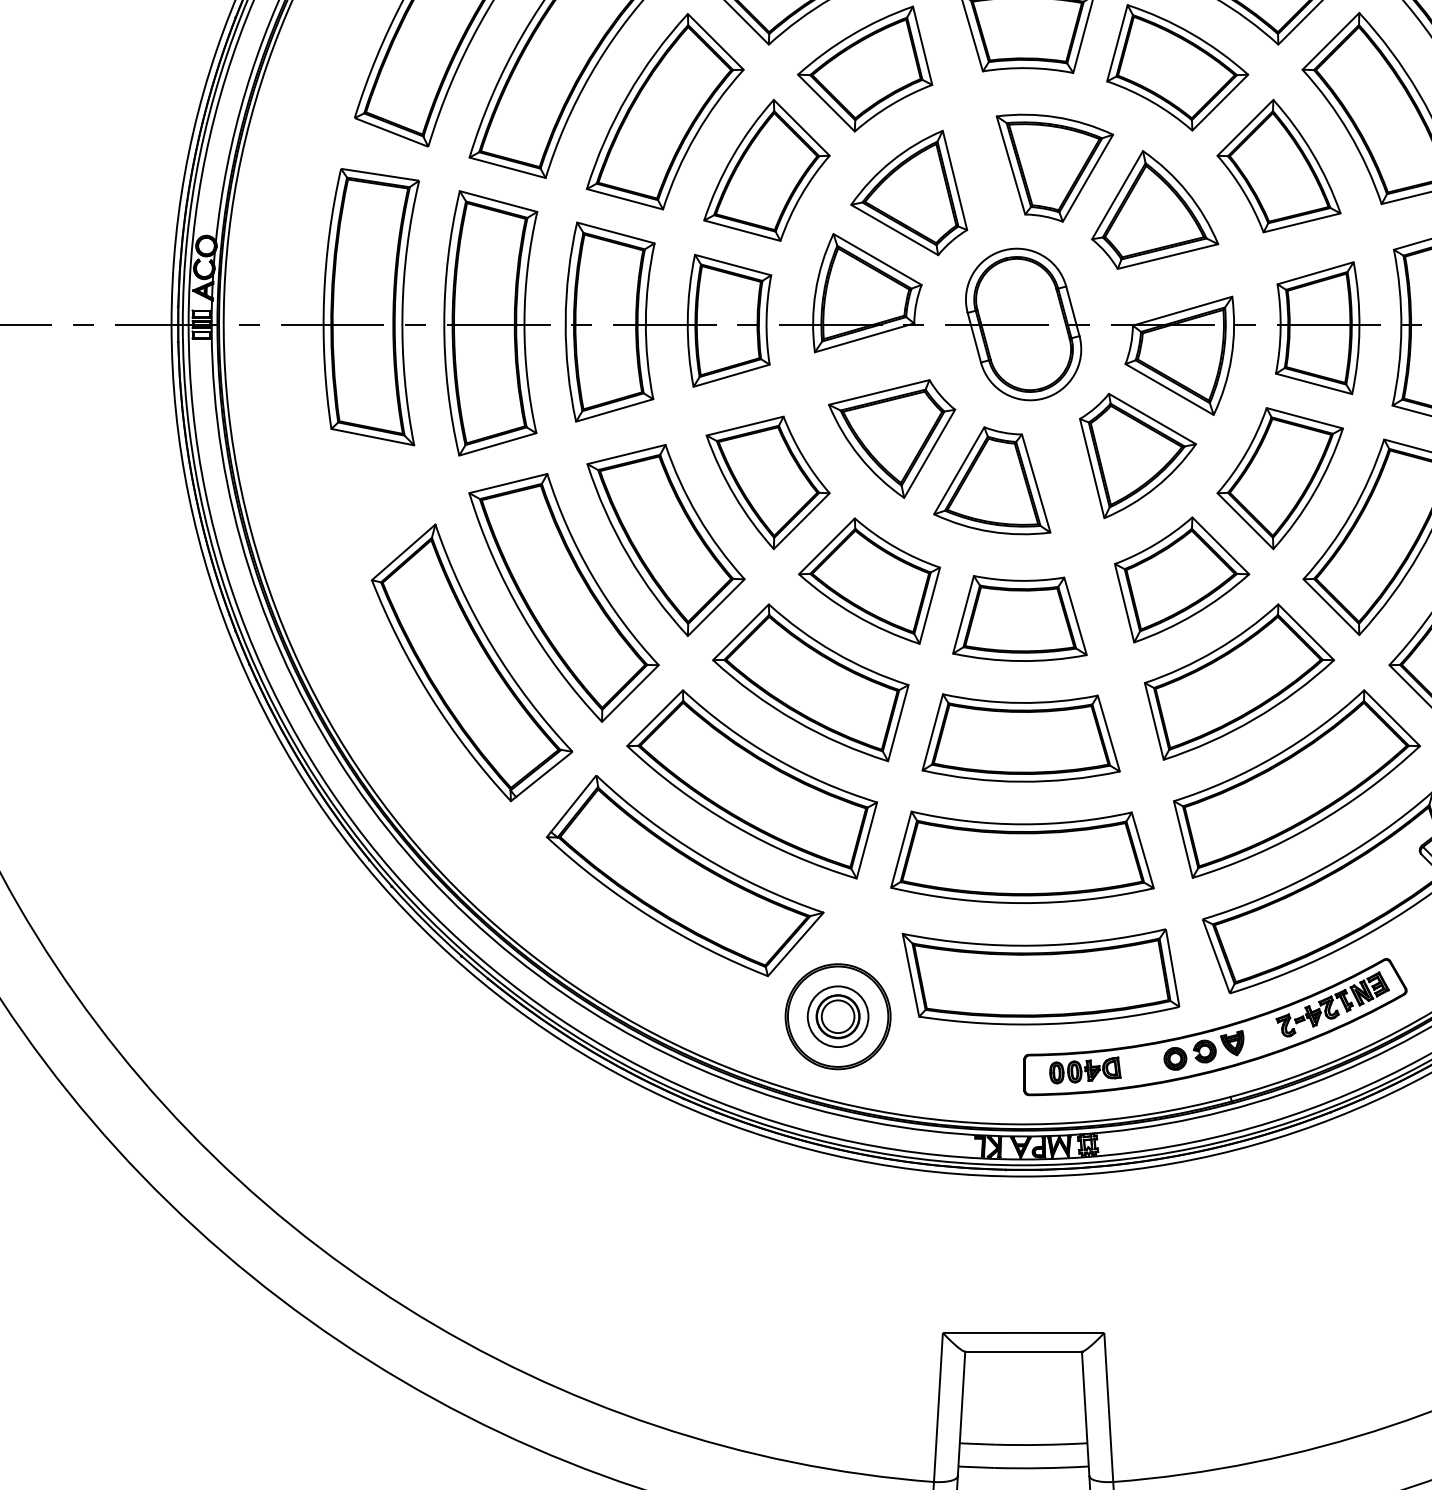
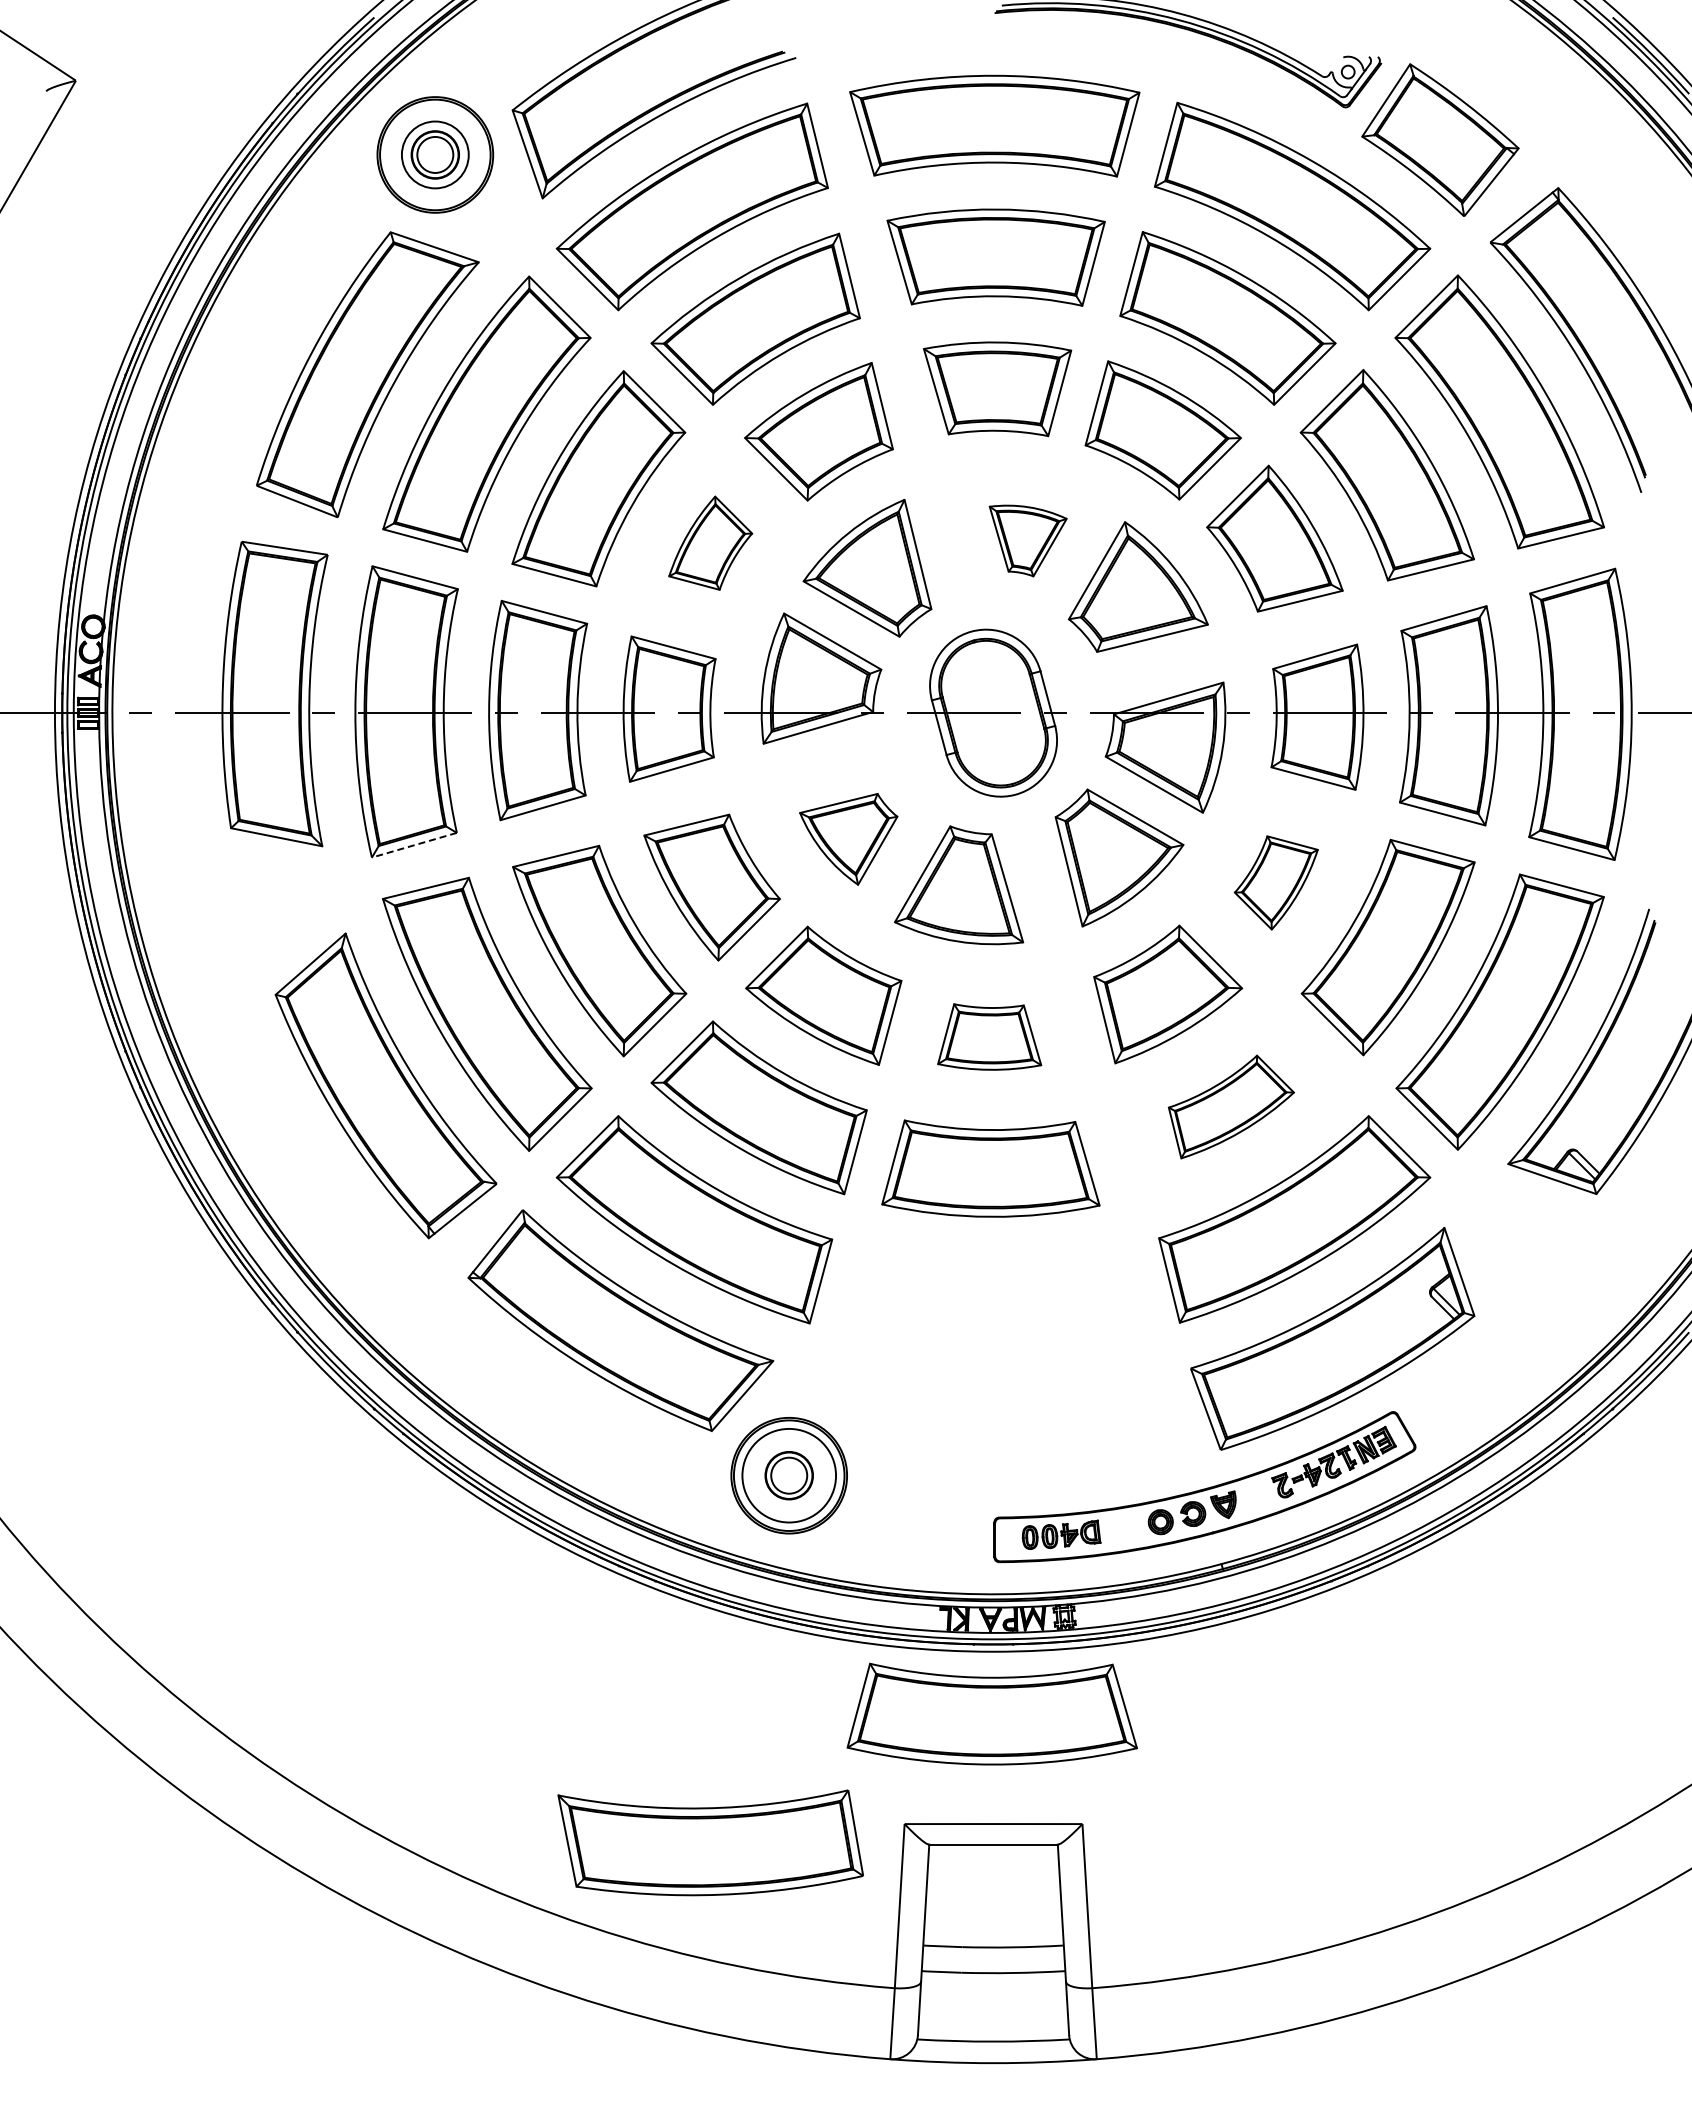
part: (1055, 167) -> (1028, 540), size x0.6
part: (766, 169) -> (710, 542), size x0.6
part: (891, 439) -> (848, 839), size x0.7
line: (497, 444) -> (413, 845), solid -> dashed
part: (1280, 478) -> (1276, 882), size x0.6
part: (1019, 618) -> (989, 1036), size x0.7
part: (1239, 681) -> (1231, 1106), size x0.6
part: (1021, 856) -> (991, 1713), moved
part: (1040, 976) -> (710, 1842), moved
circle: (837, 1016) -> (788, 1475), size x1.4

